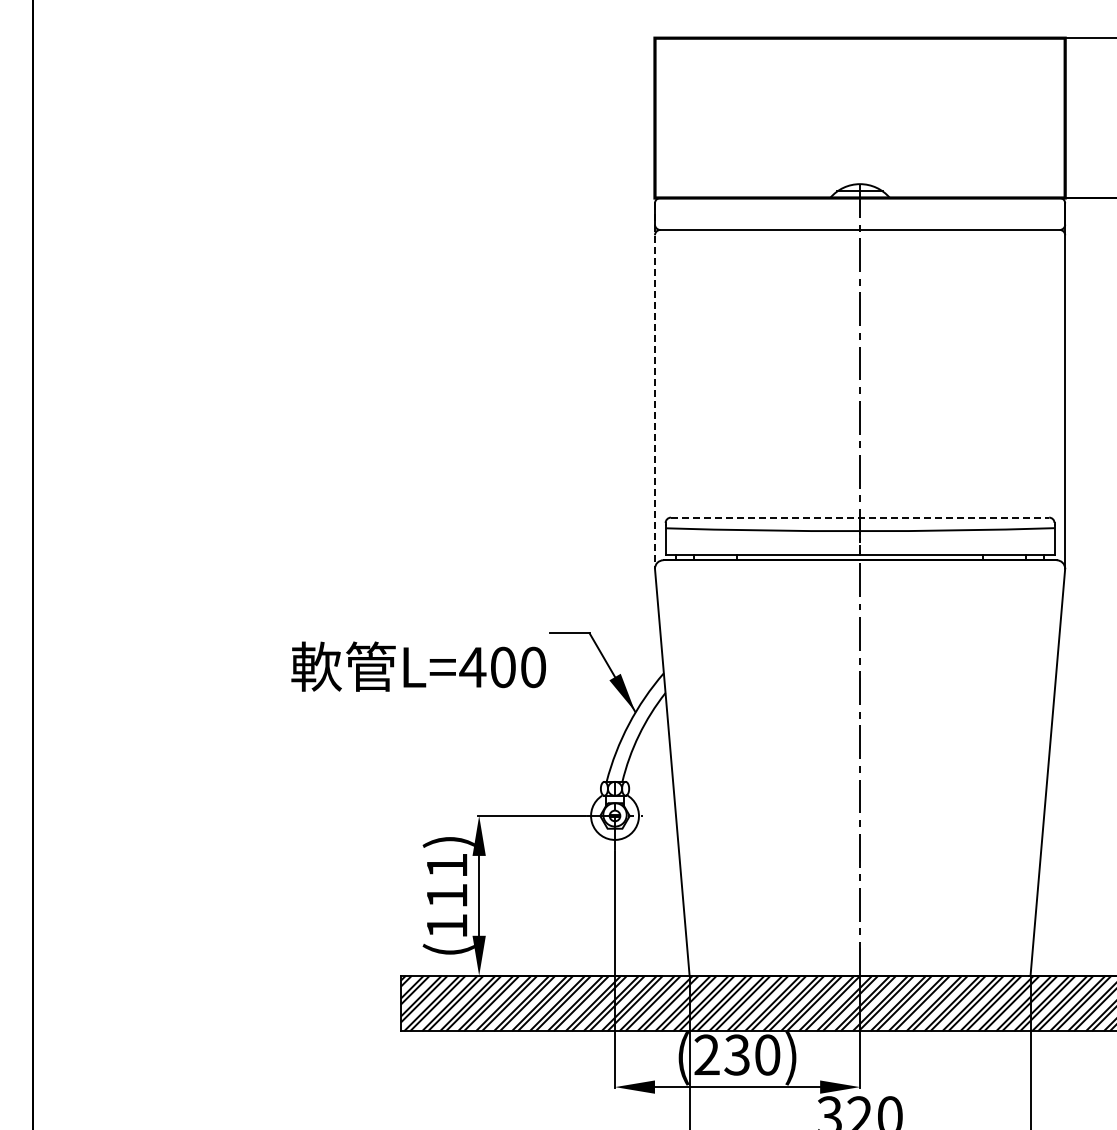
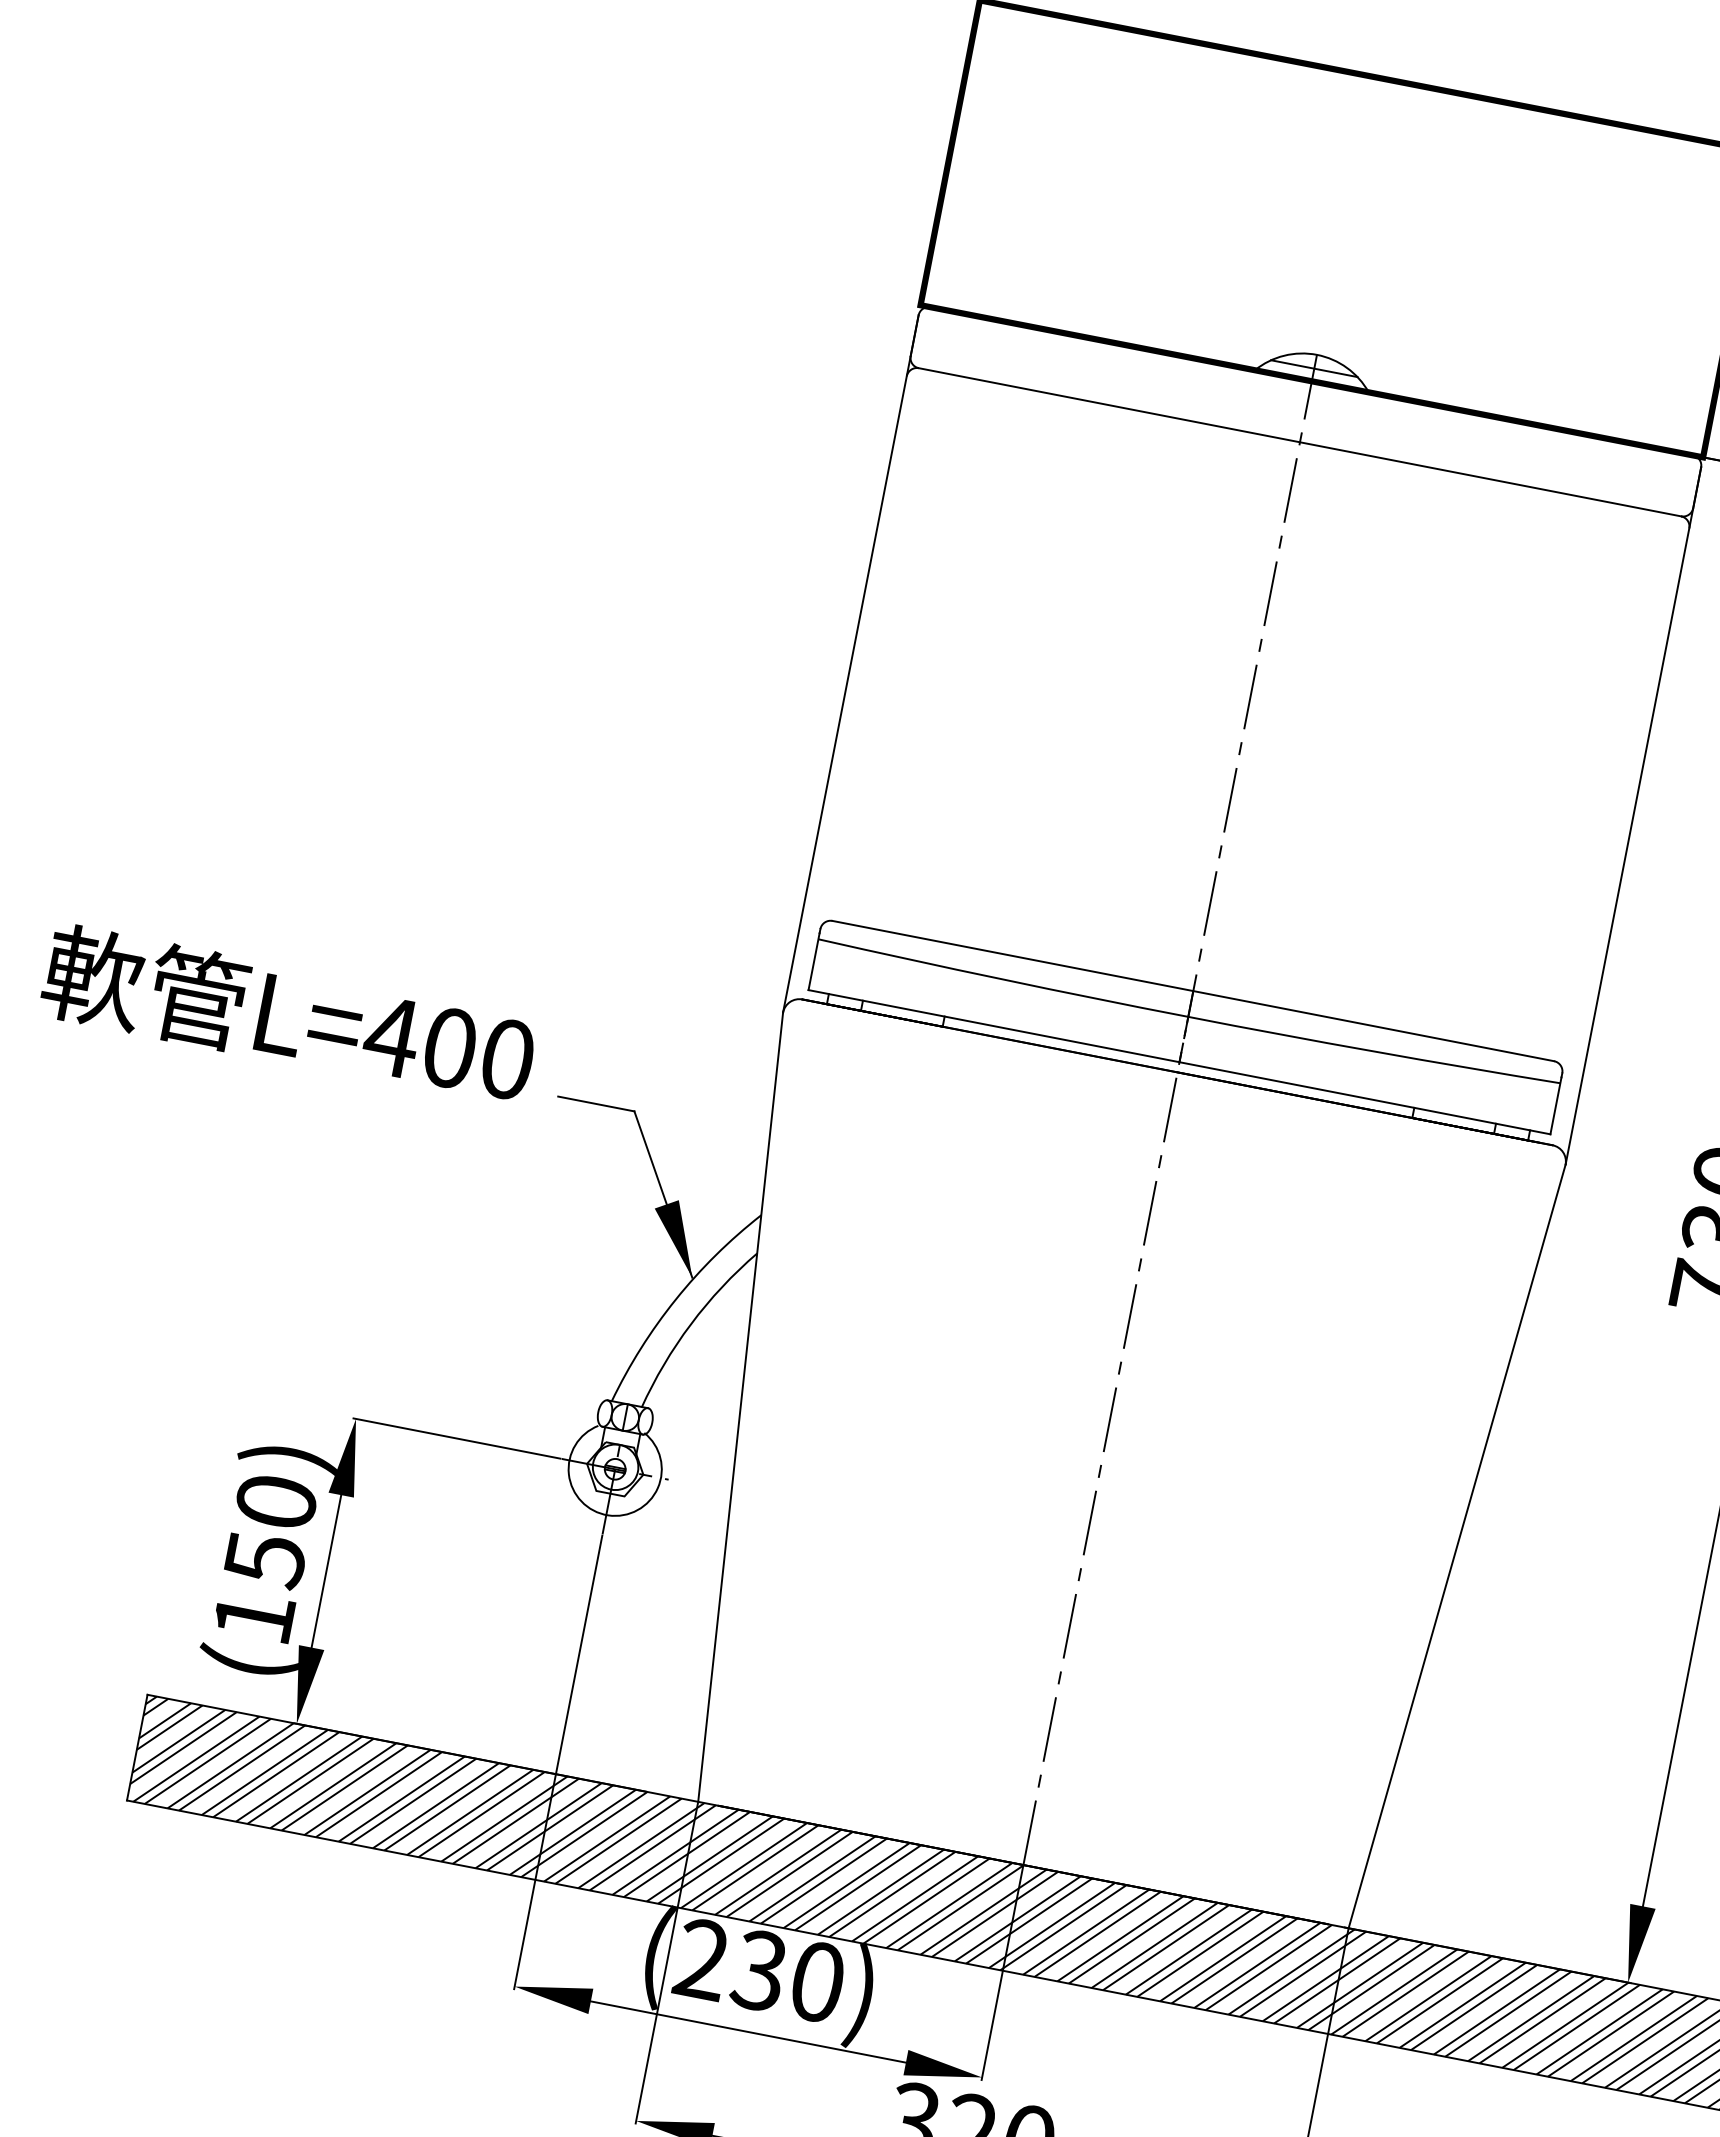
line: (654, 386) -> (849, 664), dashed -> solid
line: (860, 517) -> (1194, 990), dashed -> solid
text: (418, 666) -> (288, 1014), moved
text: (446, 881) -> (269, 1531), (111) -> (150)

